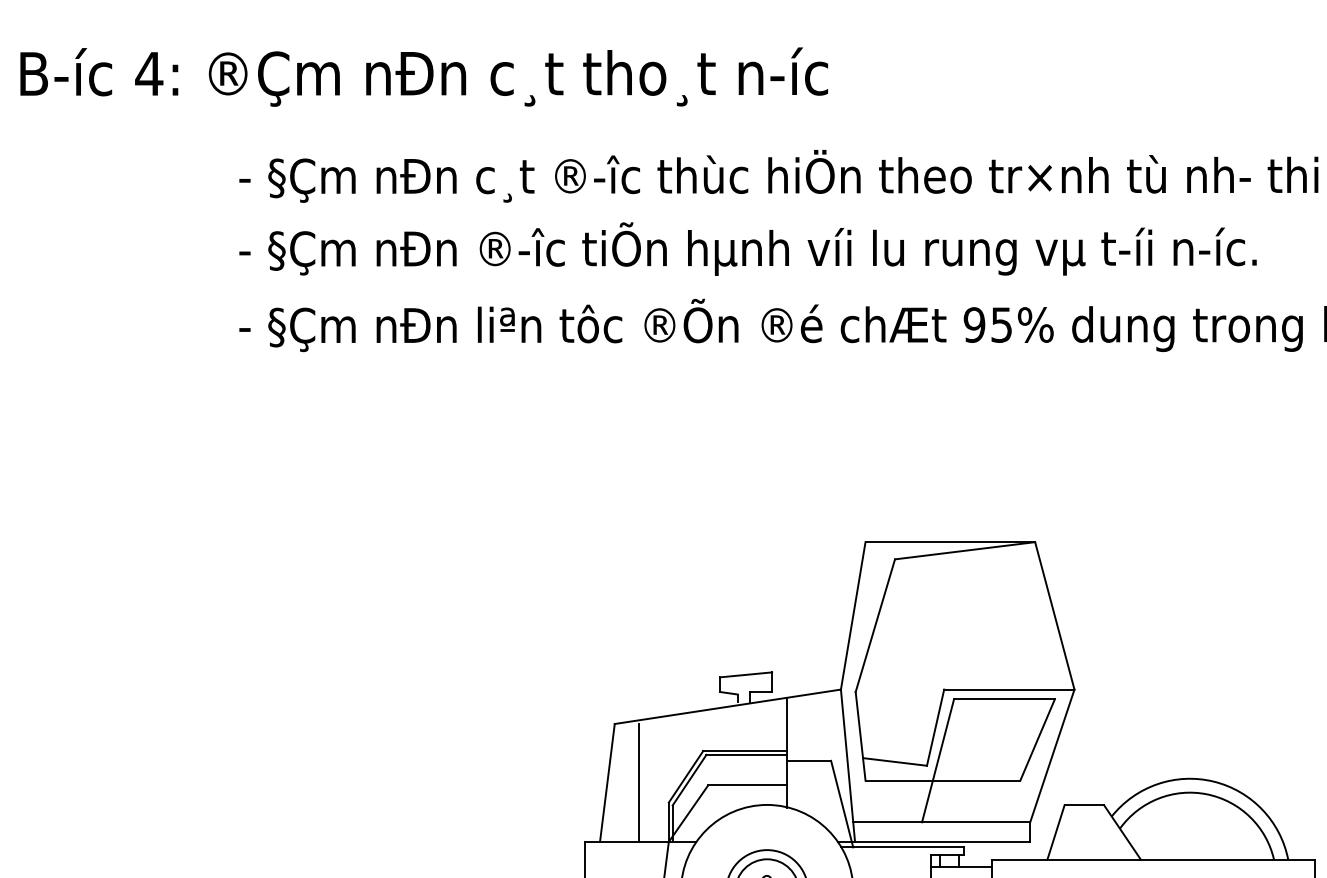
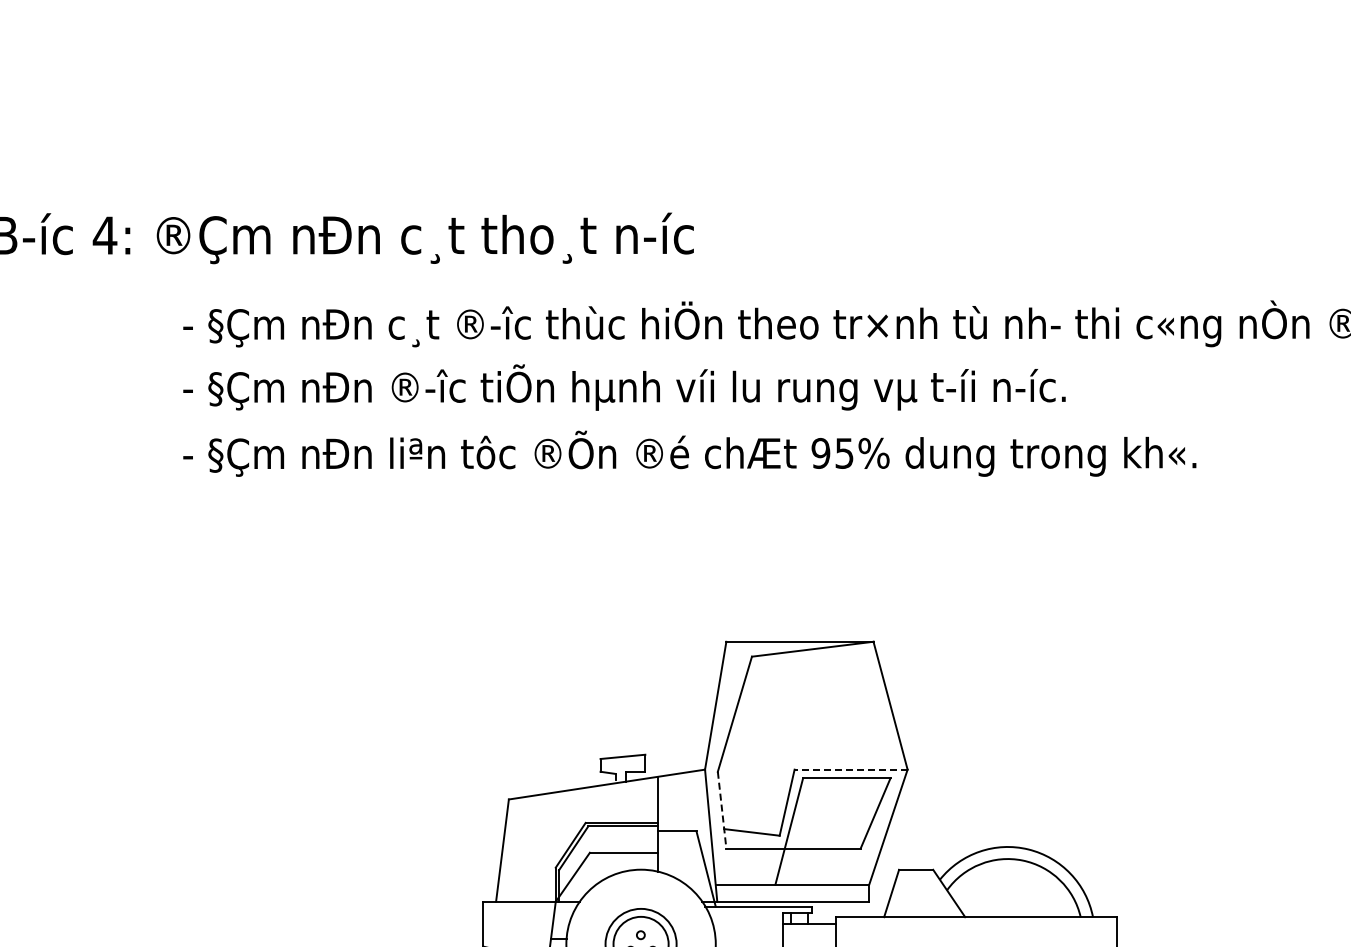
line: (1009, 689) -> (851, 769), solid -> dashed
line: (861, 736) -> (722, 810), solid -> dashed
line: (639, 782) -> (530, 850), removed

